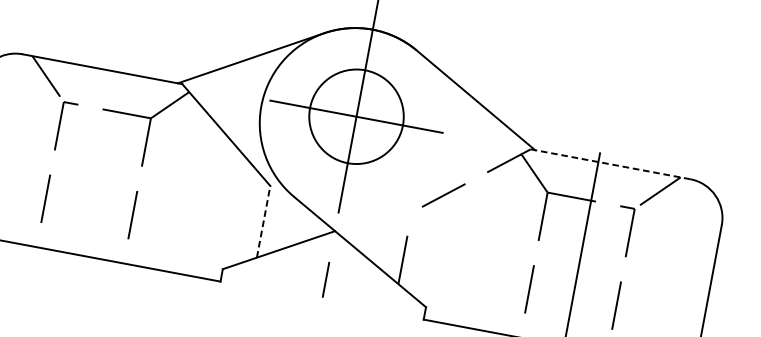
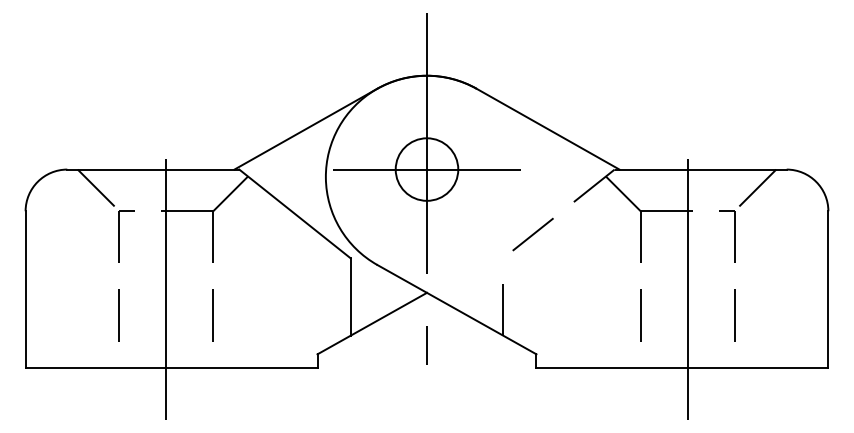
circle: (356, 116) -> (426, 169), size x0.62
line: (613, 164) -> (703, 169), dashed -> solid
line: (94, 177) -> (166, 283), added
line: (263, 222) -> (350, 297), dashed -> solid

